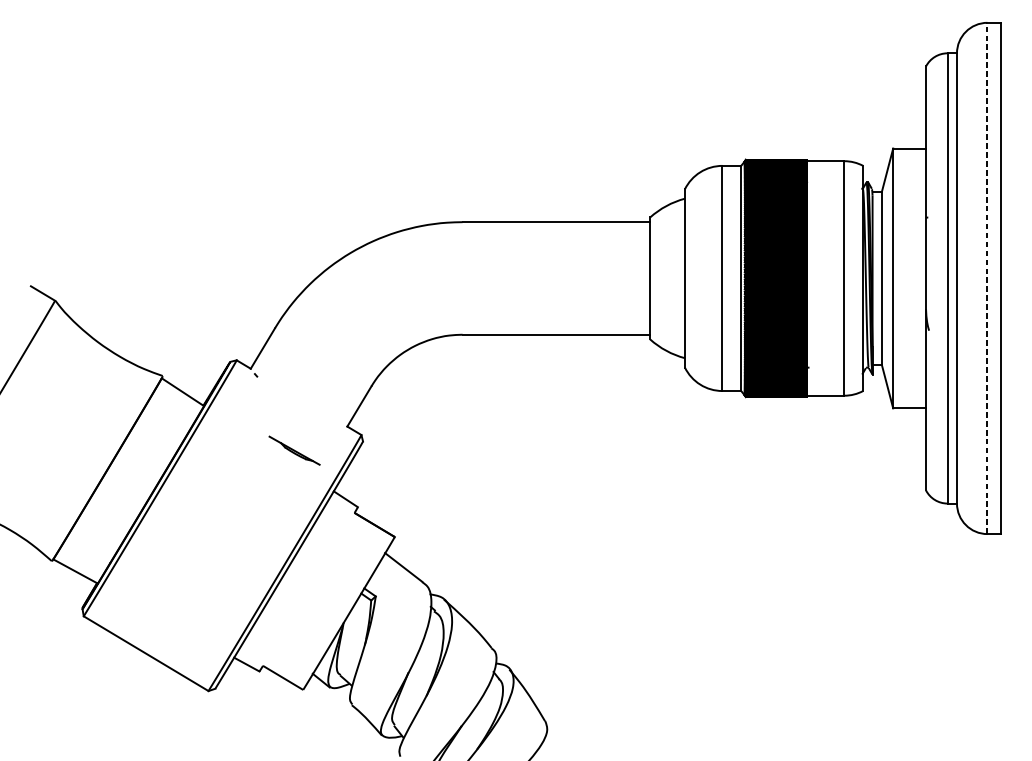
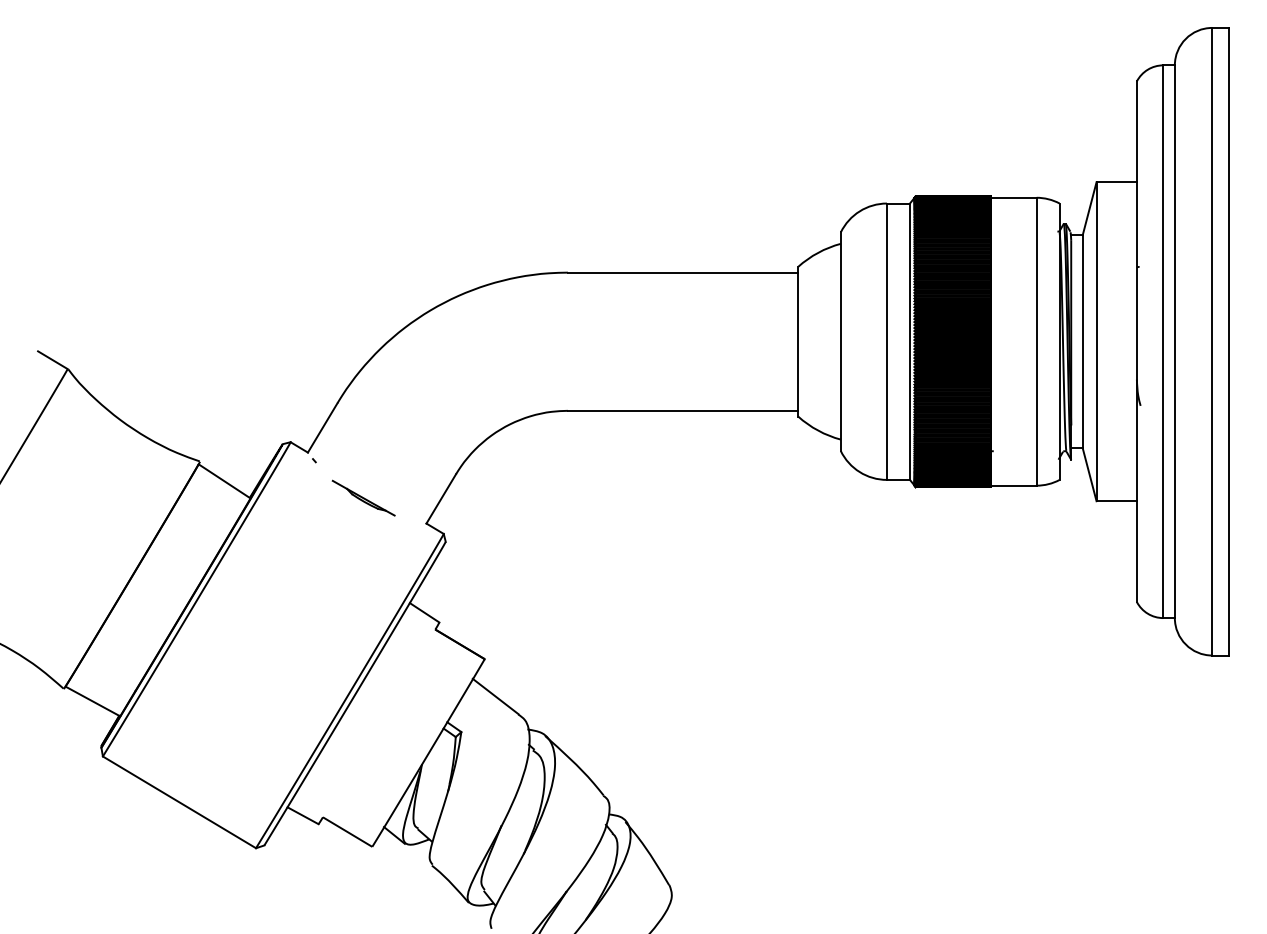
line: (987, 278) -> (1212, 341), dashed -> solid
part: (294, 450) -> (363, 497), moved

